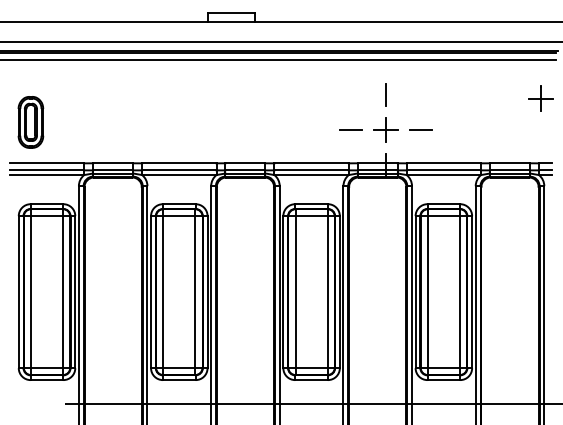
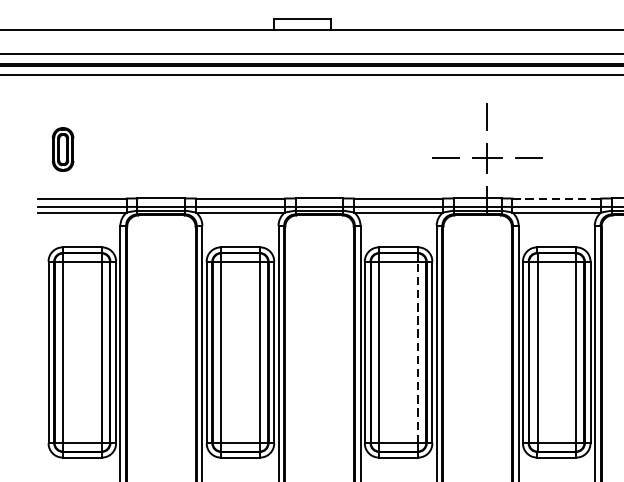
part: (30, 122) -> (62, 149), size x0.7
line: (444, 163) -> (557, 198), solid -> dashed
line: (327, 292) -> (417, 352), solid -> dashed

